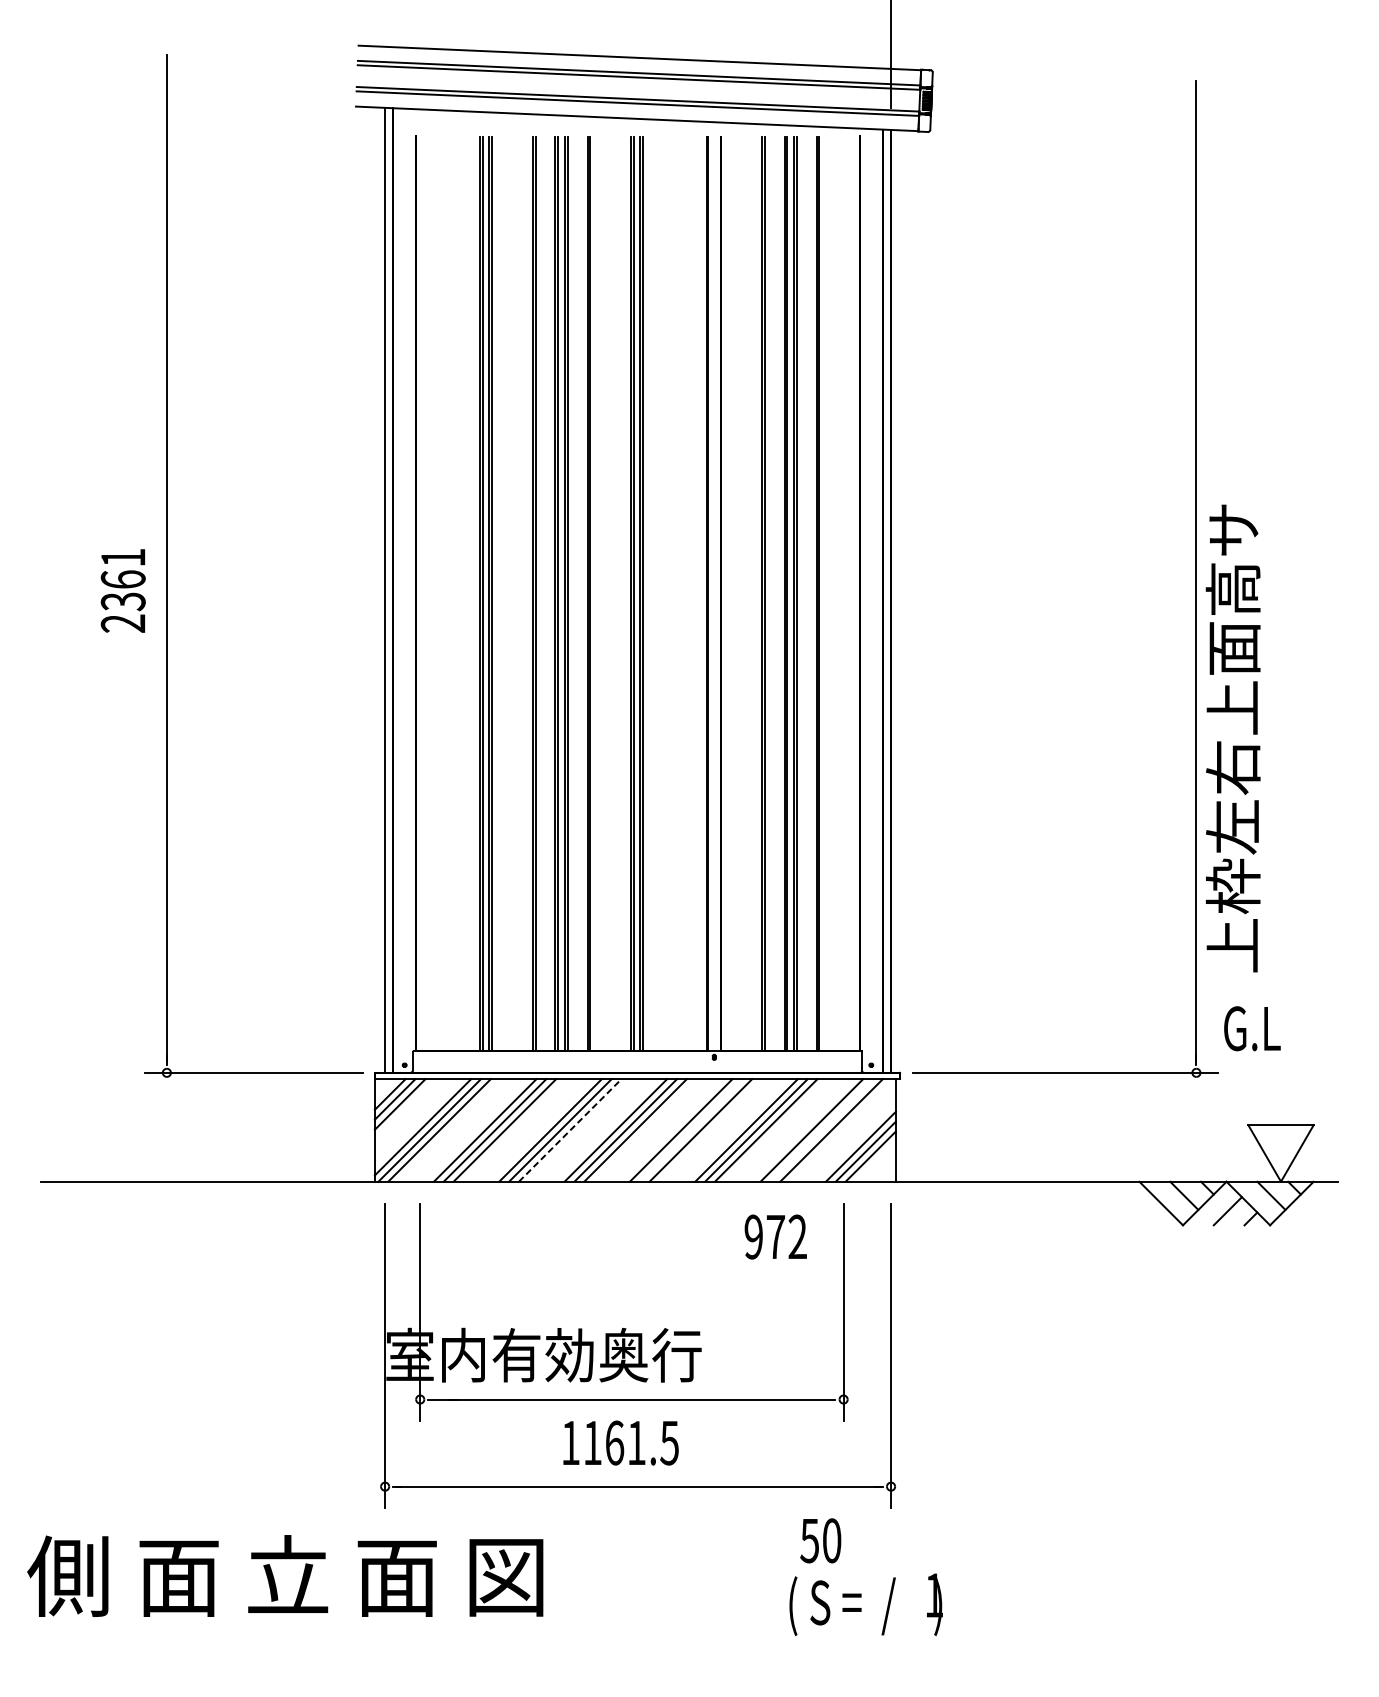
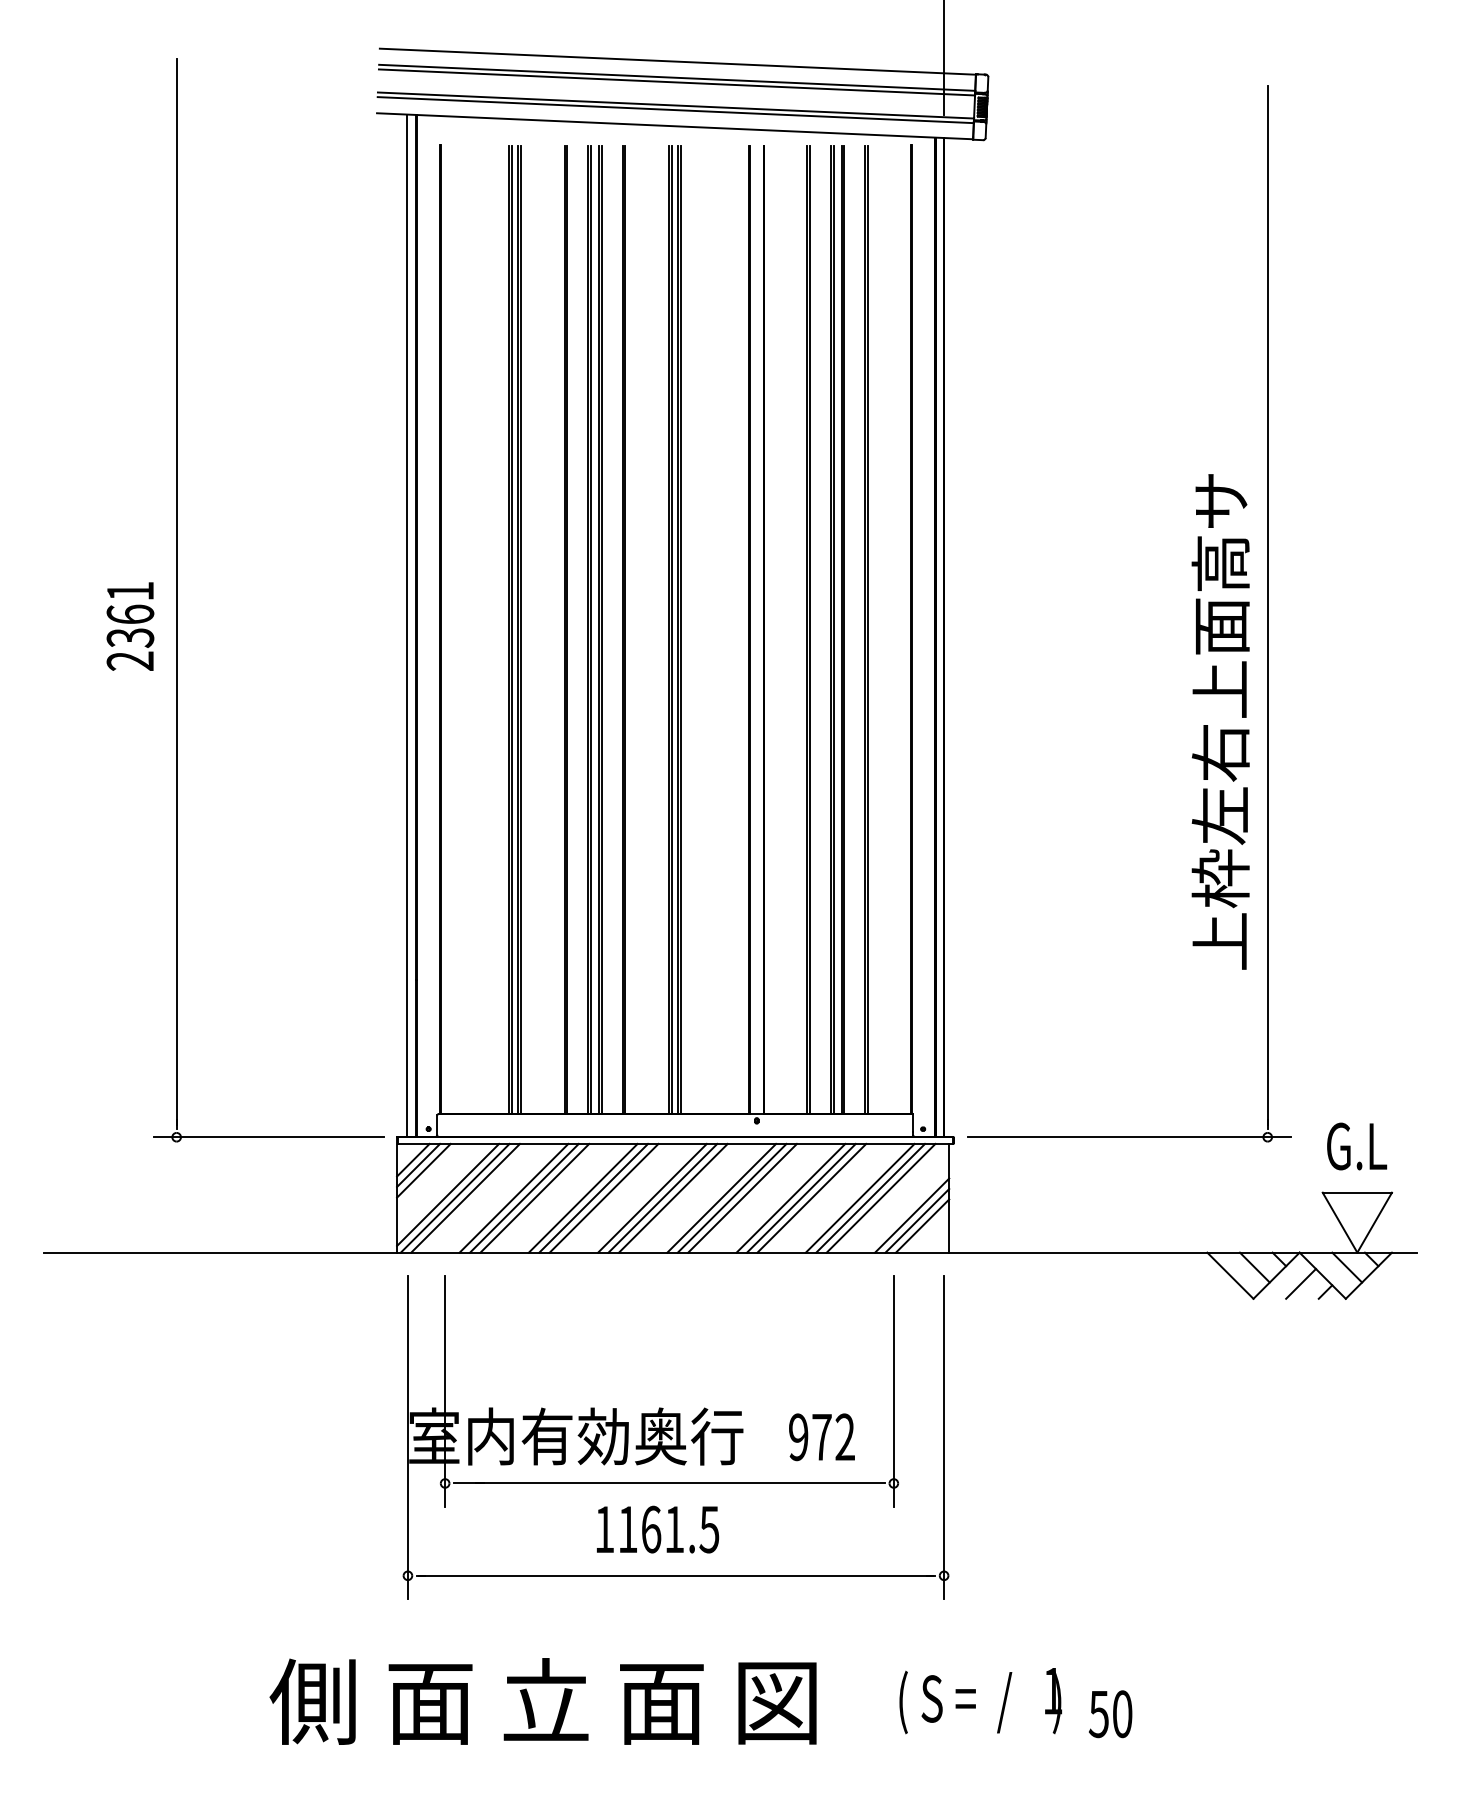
text: (1233, 738) -> (1220, 721), moved
text: (1252, 1028) -> (1357, 1146), moved
line: (690, 1129) -> (731, 1197), added
line: (821, 1129) -> (870, 1197), added
line: (570, 1130) -> (604, 1198), dashed -> solid
text: (775, 1237) -> (821, 1437), moved
text: (820, 1541) -> (1110, 1714), moved
text: (284, 1576) -> (542, 1701), moved
text: (865, 1605) -> (980, 1701), moved

